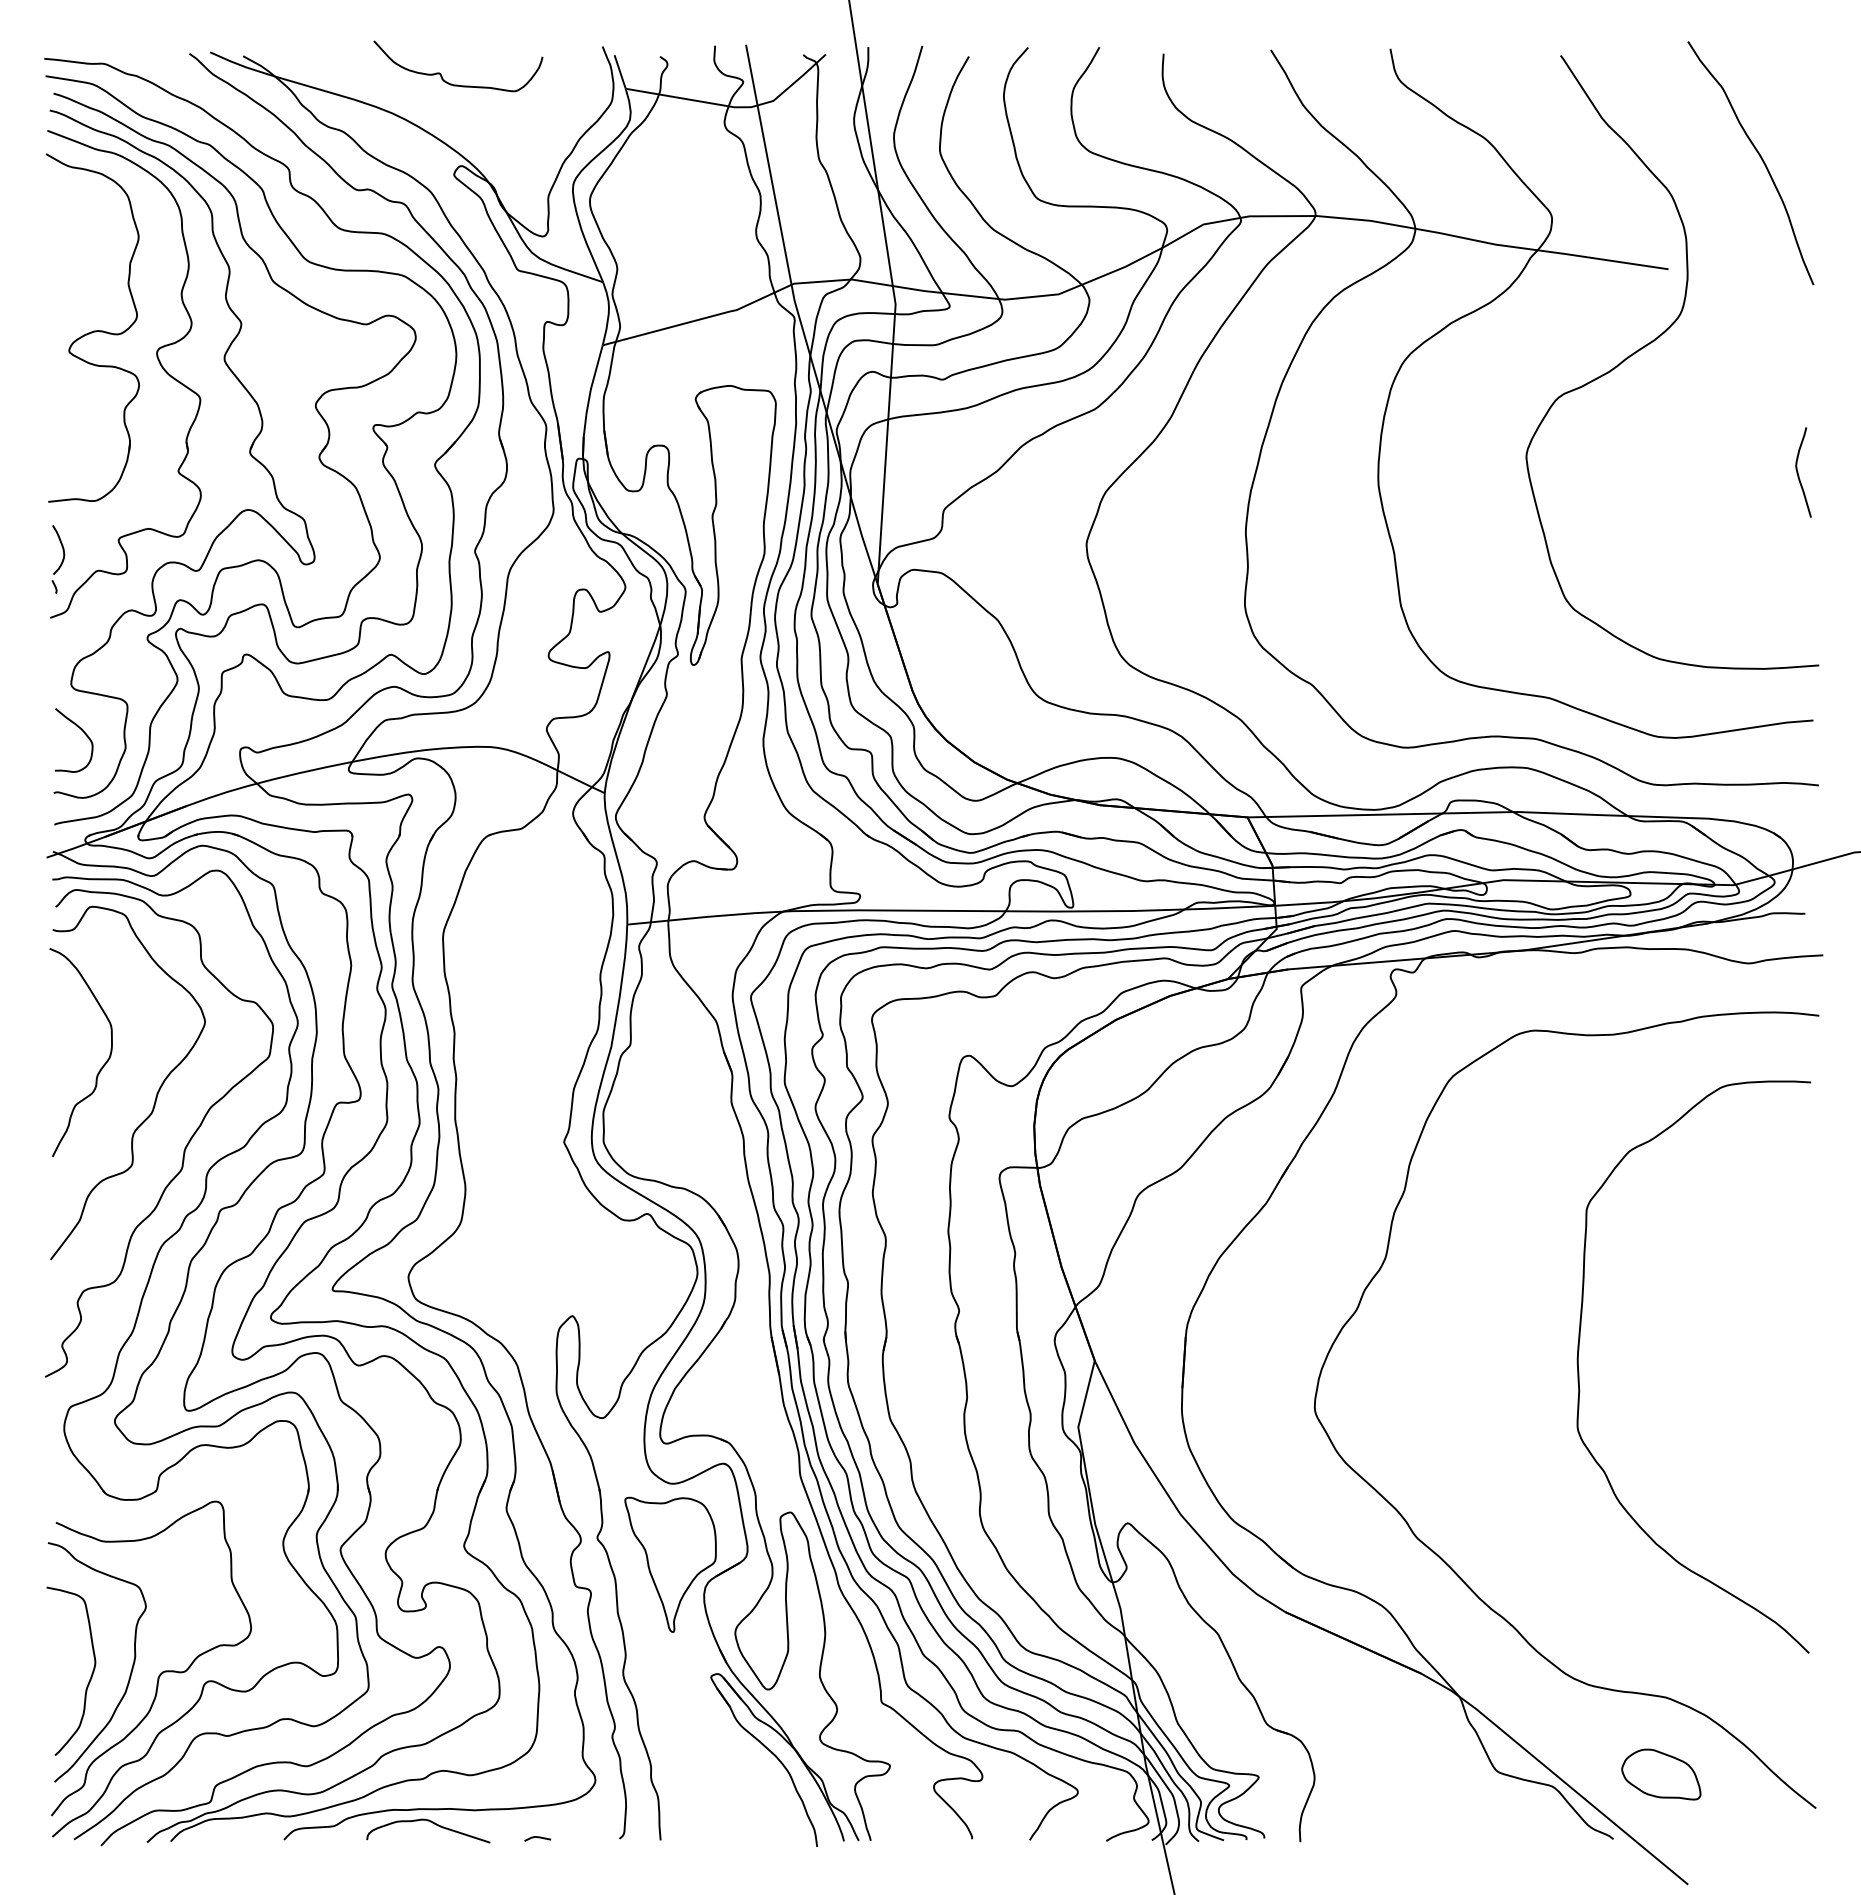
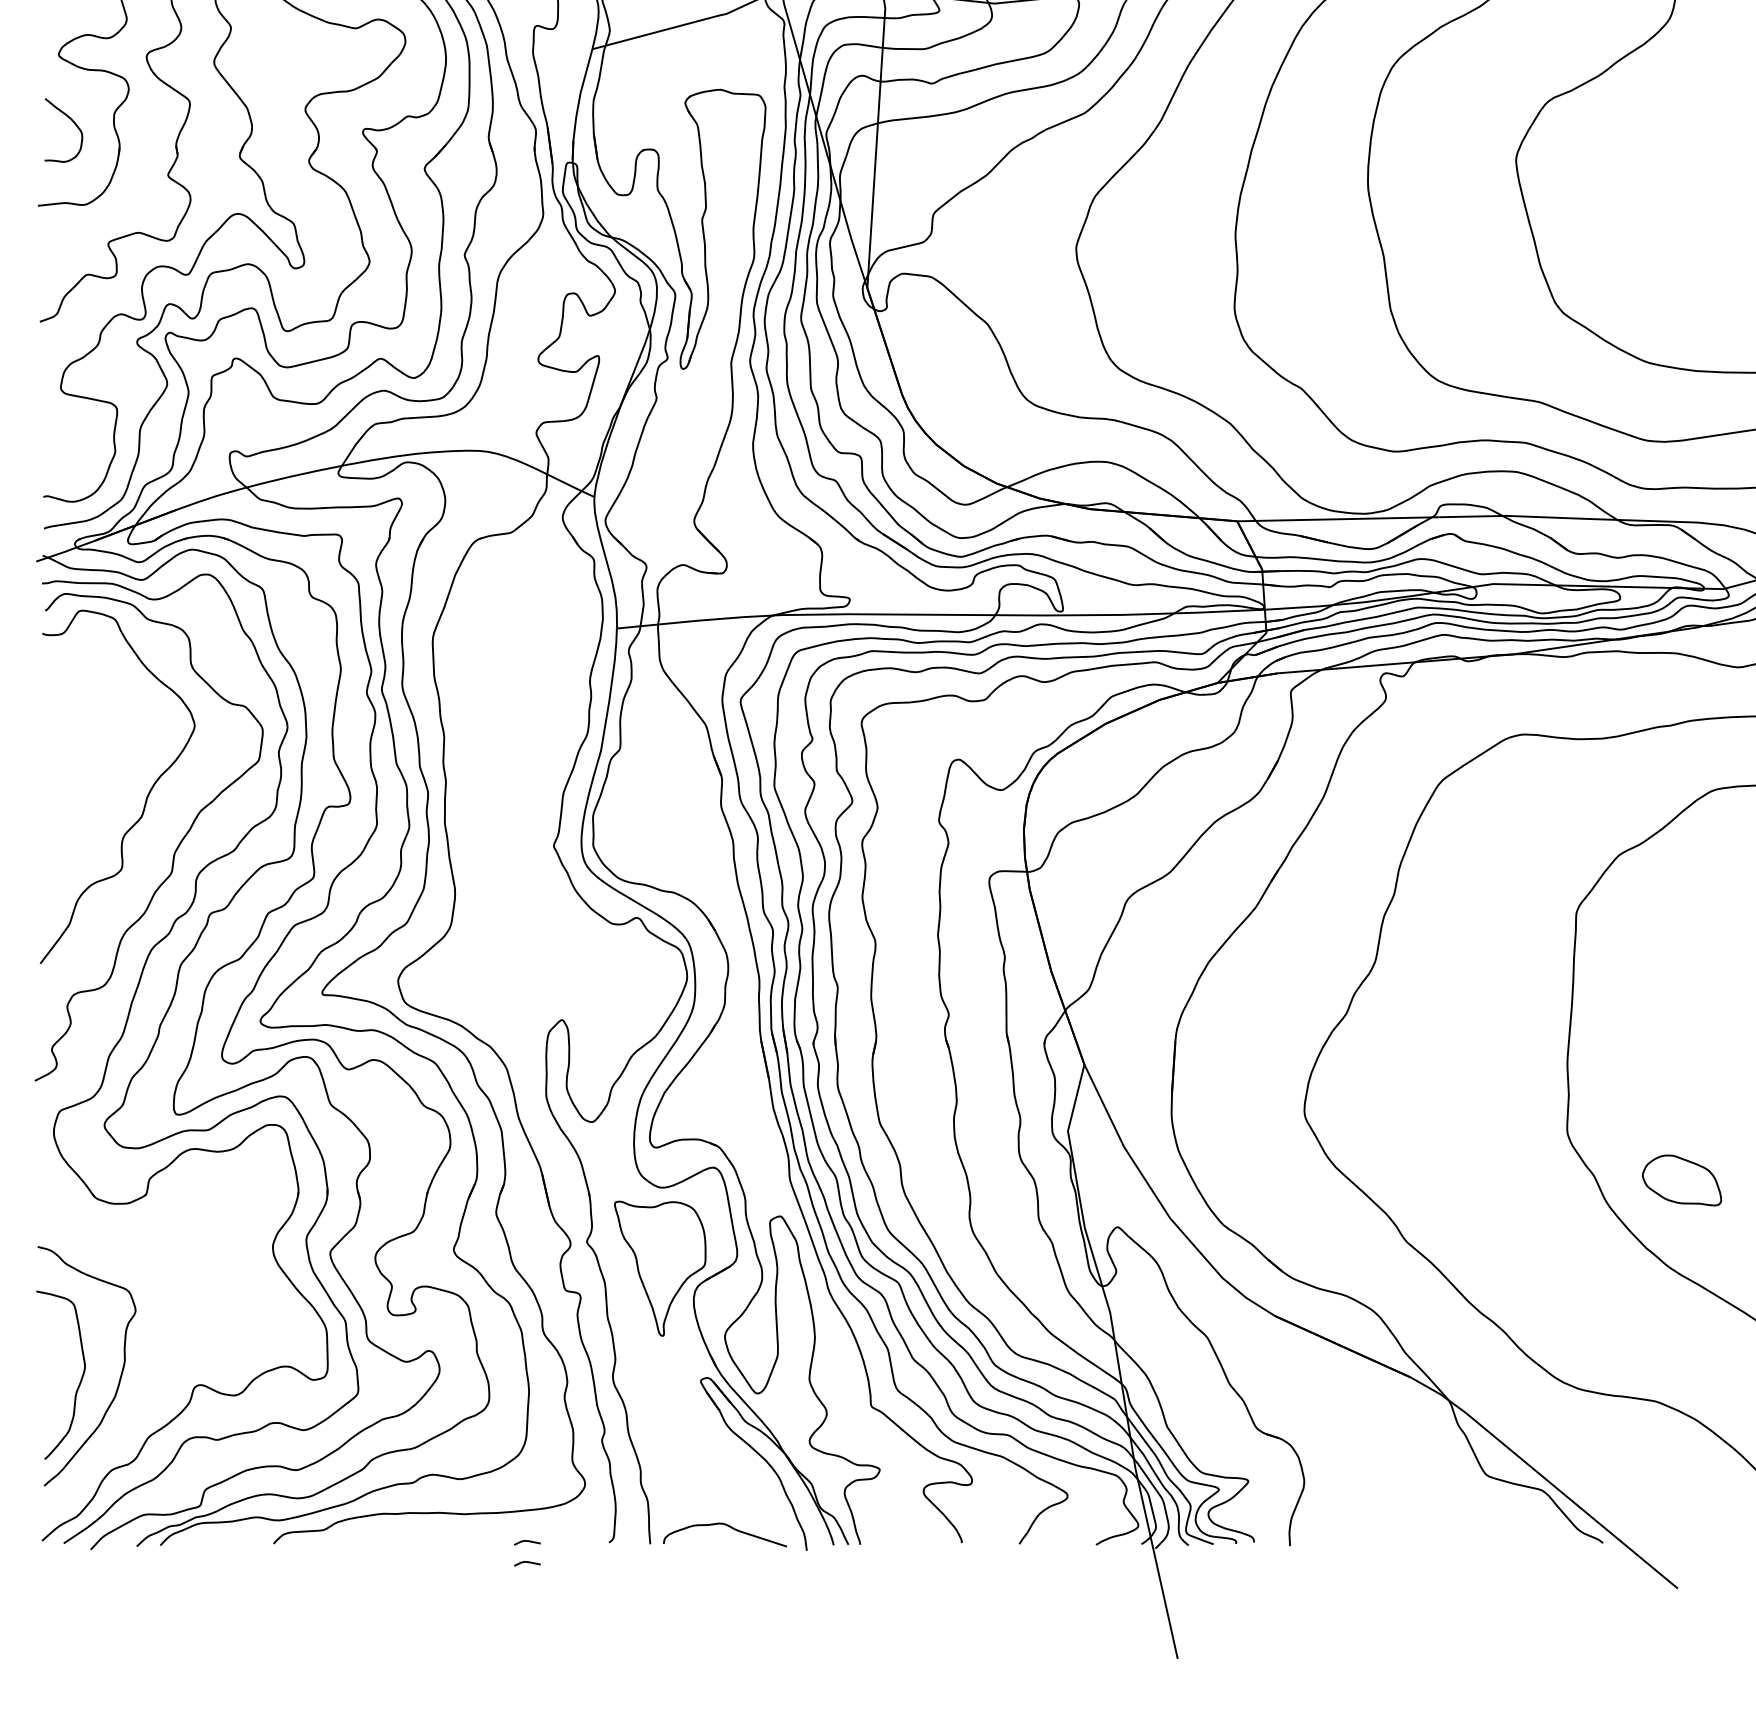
part: (58, 559) -> (48, 263), removed
curve: (84, 734) -> (74, 124), moved
curve: (102, 1065) -> (92, 769), removed
curve: (162, 1671) -> (152, 1375), removed
part: (1661, 1774) -> (1682, 1180), moved
curve: (432, 1823) -> (729, 1527), moved
line: (537, 1858) -> (527, 1562), added

